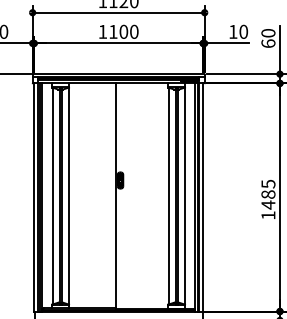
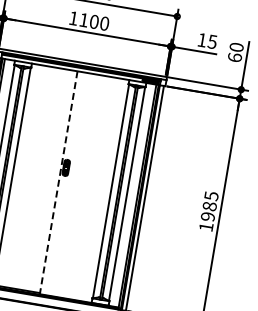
text: (243, 31) -> (212, 41), 10 -> 15
line: (115, 196) -> (58, 182), solid -> dashed
text: (268, 204) -> (208, 216), 1485 -> 1985

